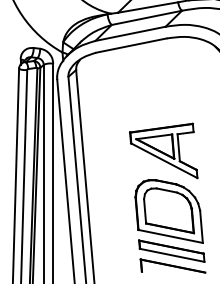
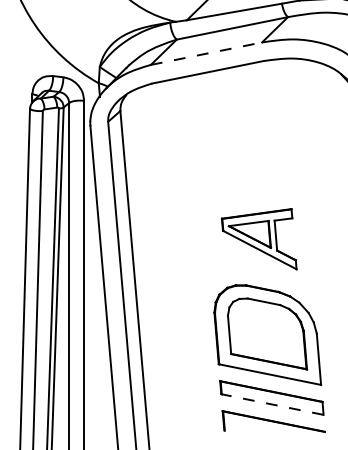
line: (130, 33) -> (206, 53), solid -> dashed
part: (163, 150) -> (258, 238), size x0.7
line: (172, 255) -> (273, 404), solid -> dashed

